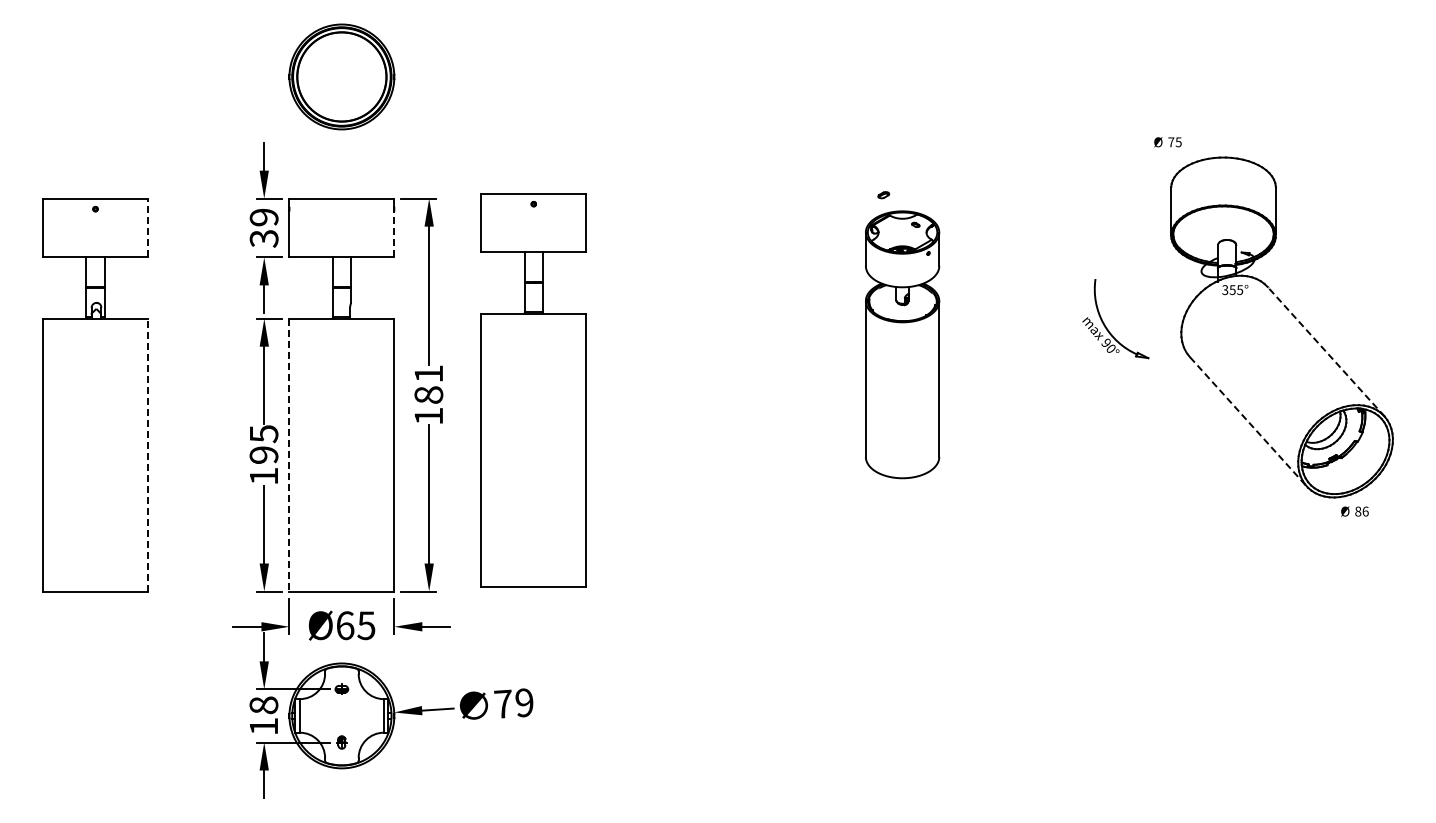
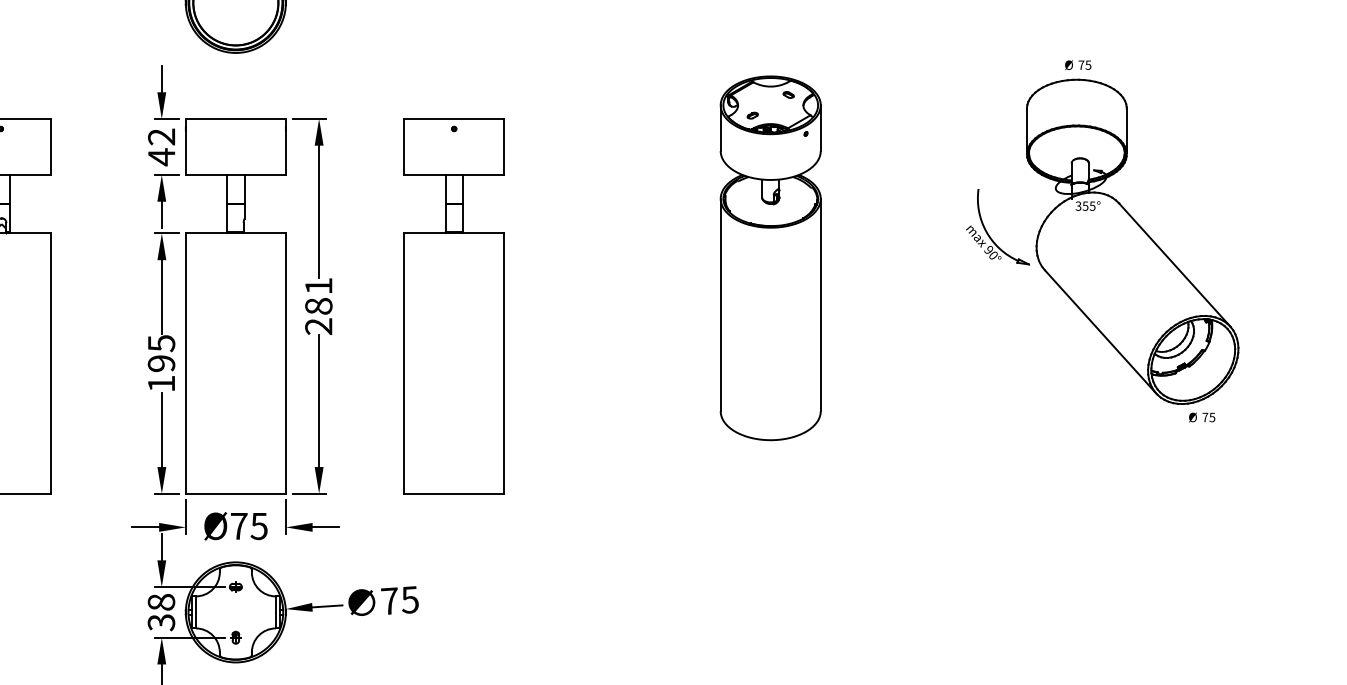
text: (1167, 142) -> (1077, 65), moved
line: (148, 227) -> (51, 146), dashed -> solid
text: (263, 228) -> (161, 147), 39 -> 42
line: (394, 234) -> (286, 153), dashed -> solid
part: (1105, 324) -> (988, 232), moved
part: (902, 344) -> (770, 258), size x1.43
line: (1325, 351) -> (1174, 264), dashed -> solid
part: (533, 390) -> (453, 306), moved
text: (428, 416) -> (318, 326), 181 -> 281
line: (1248, 421) -> (1100, 331), dashed -> solid
line: (148, 454) -> (51, 363), dashed -> solid
line: (289, 455) -> (185, 363), dashed -> solid
text: (1361, 511) -> (1208, 417), 86 -> 75
text: (345, 625) -> (239, 526), Ø65 -> Ø75
text: (524, 702) -> (410, 599), 79 -> 75
text: (263, 726) -> (161, 622), 18 -> 38

